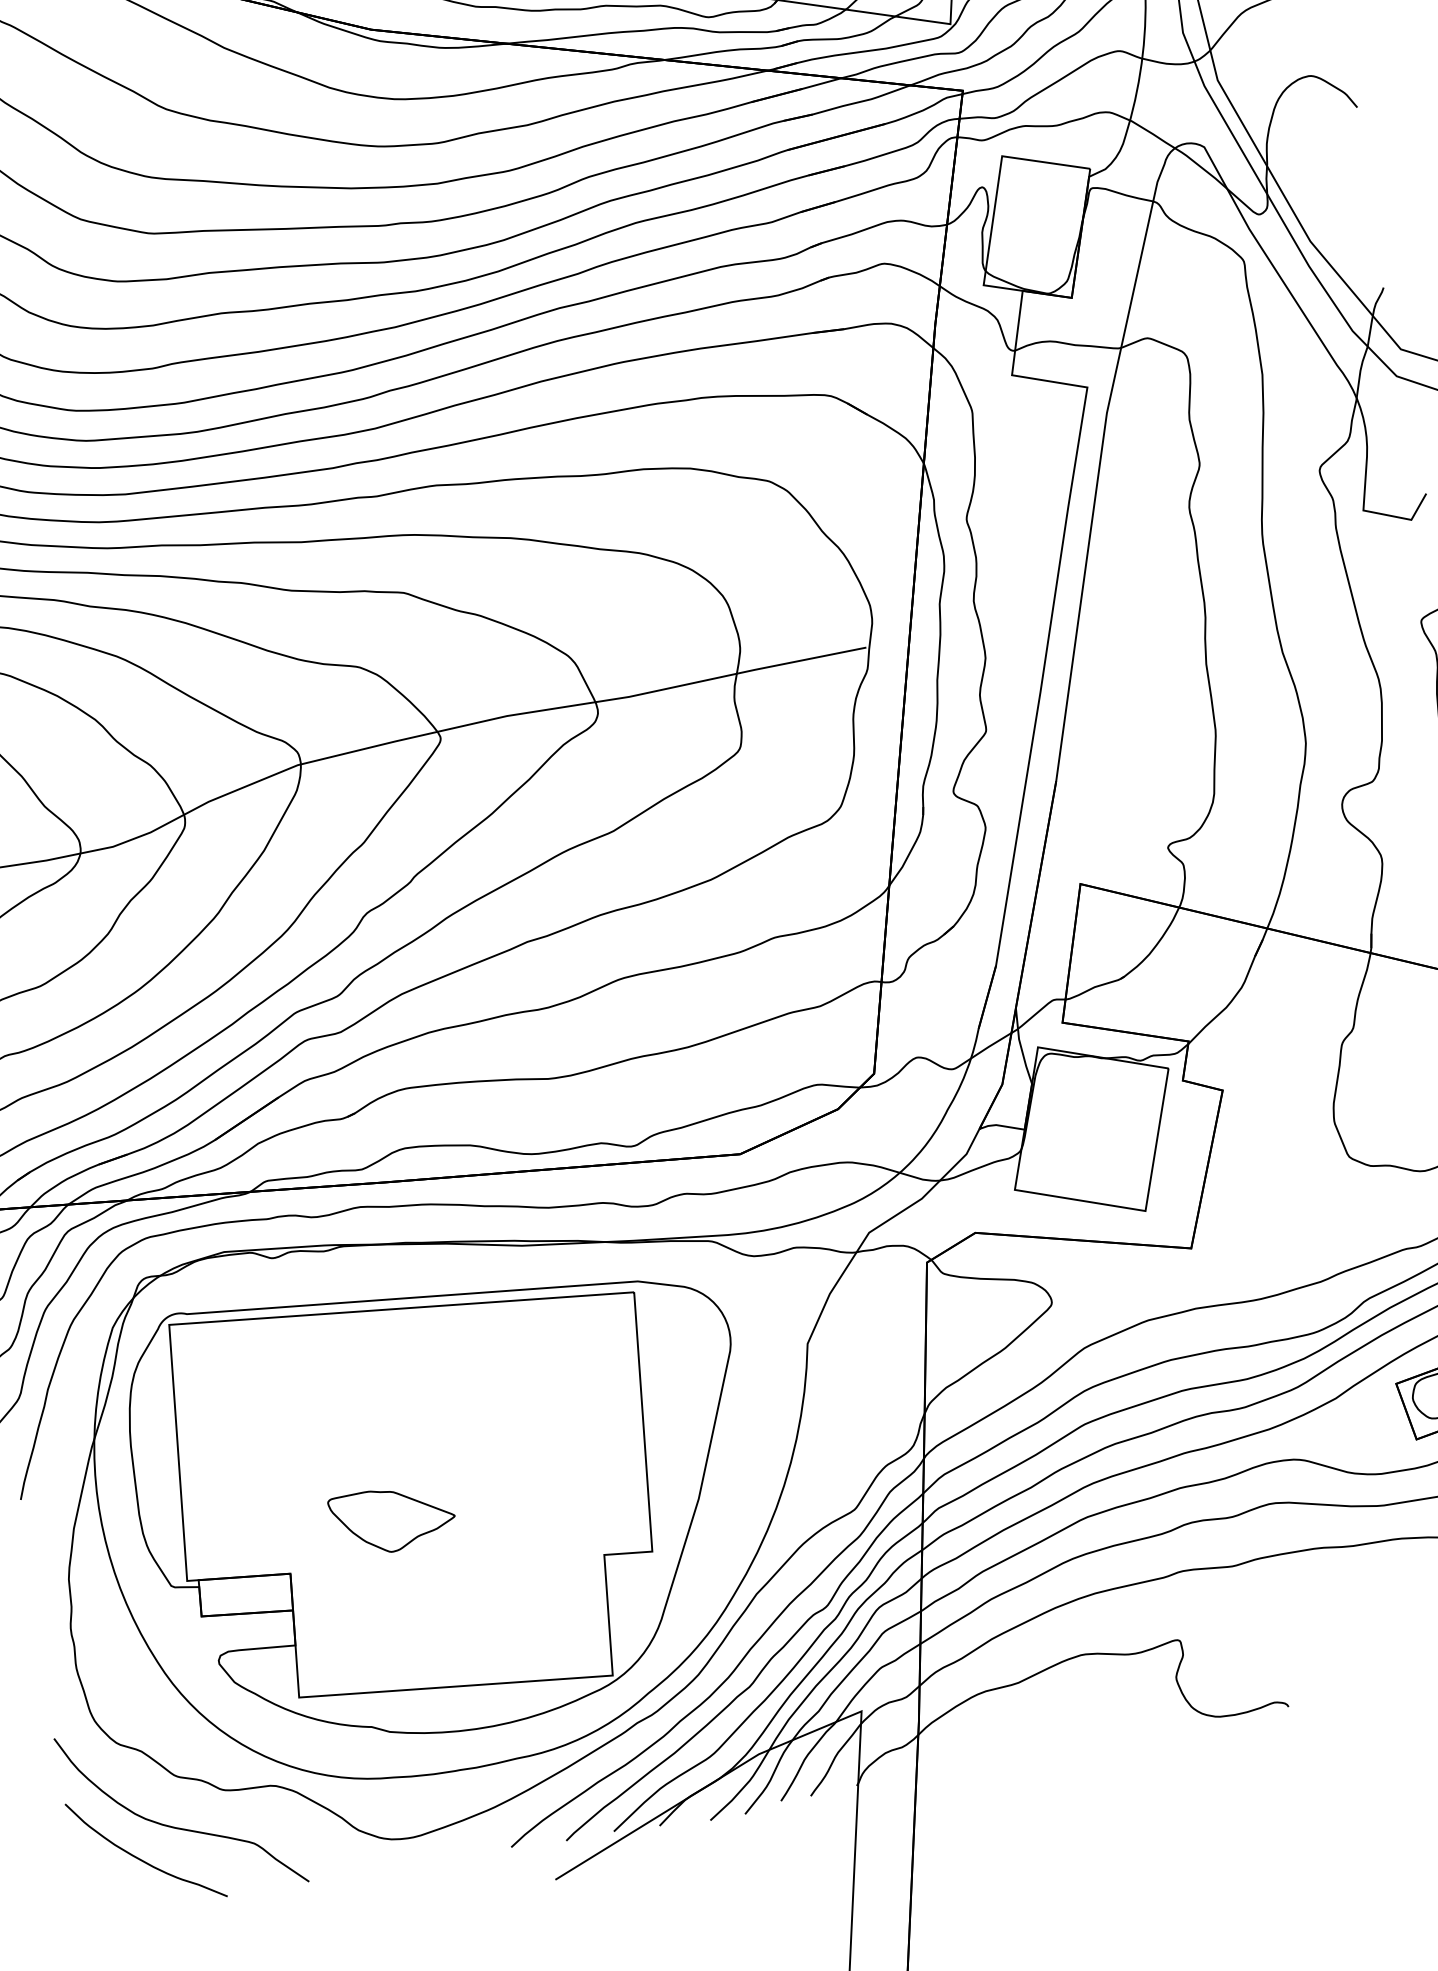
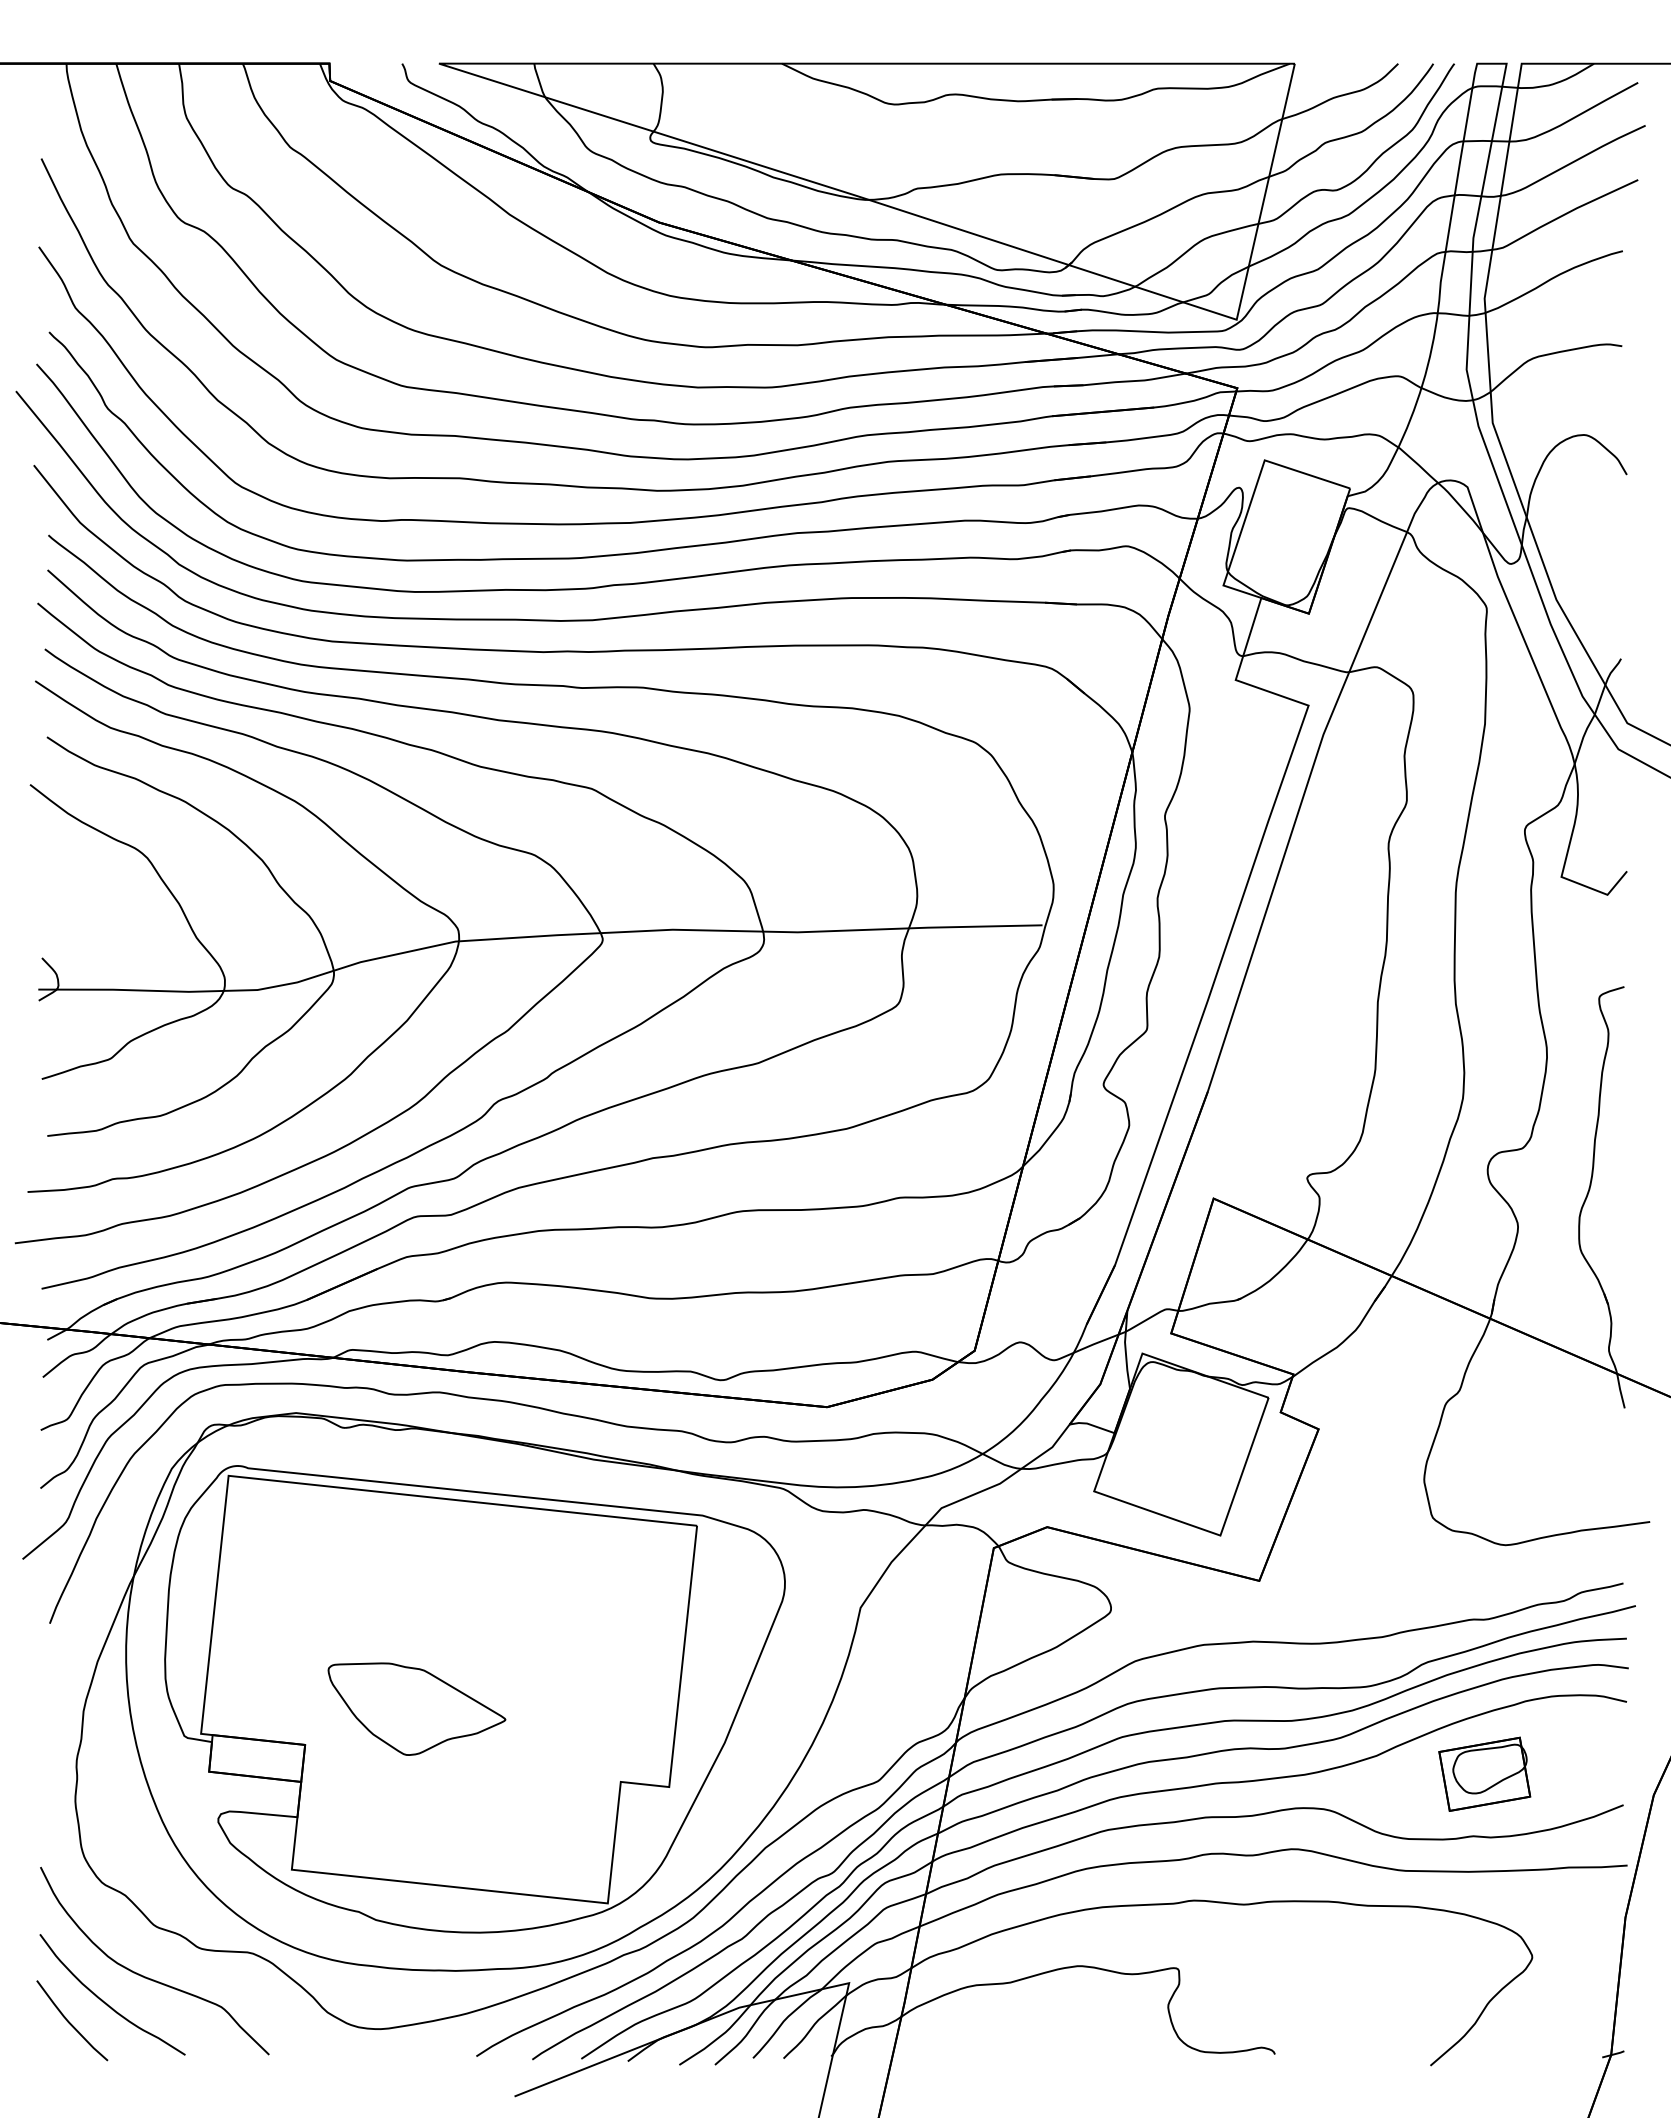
part: (392, 1518) -> (416, 1708), size x1.43
curve: (110, 1884) -> (70, 2022), added

